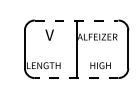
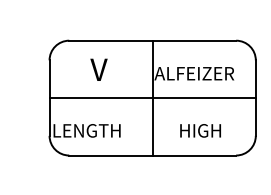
line: (76, 20) -> (152, 40), dashed -> solid
line: (76, 49) -> (152, 98), added
line: (76, 78) -> (152, 156), dashed -> solid

